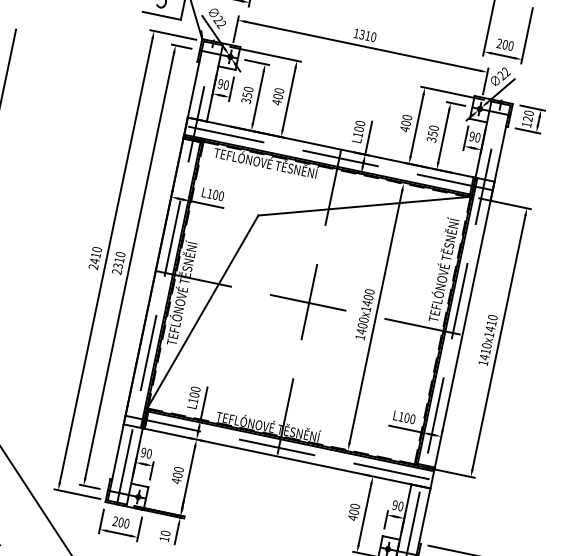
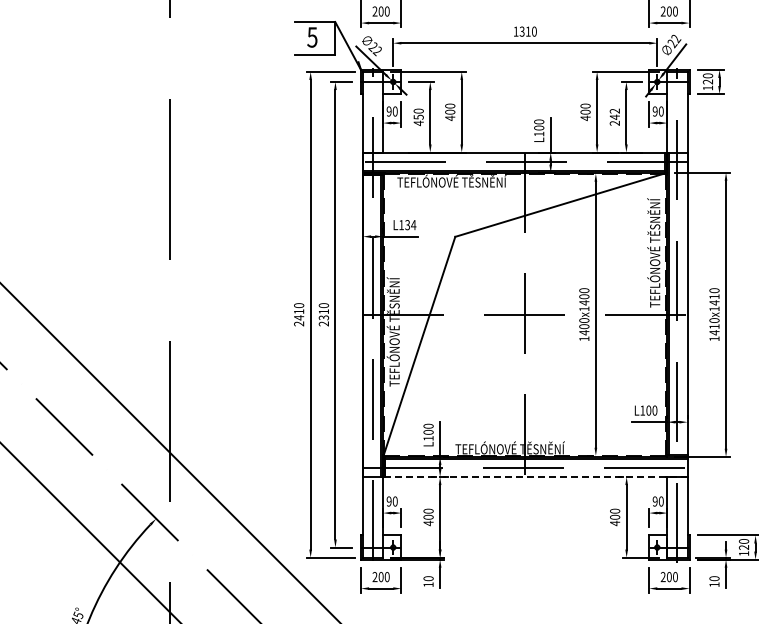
text: (245, 101) -> (418, 123), 350 -> 450
text: (432, 133) -> (614, 116), 350 -> 242
text: (218, 195) -> (410, 225), L100 -> L134
line: (286, 458) -> (535, 477), solid -> dashed

